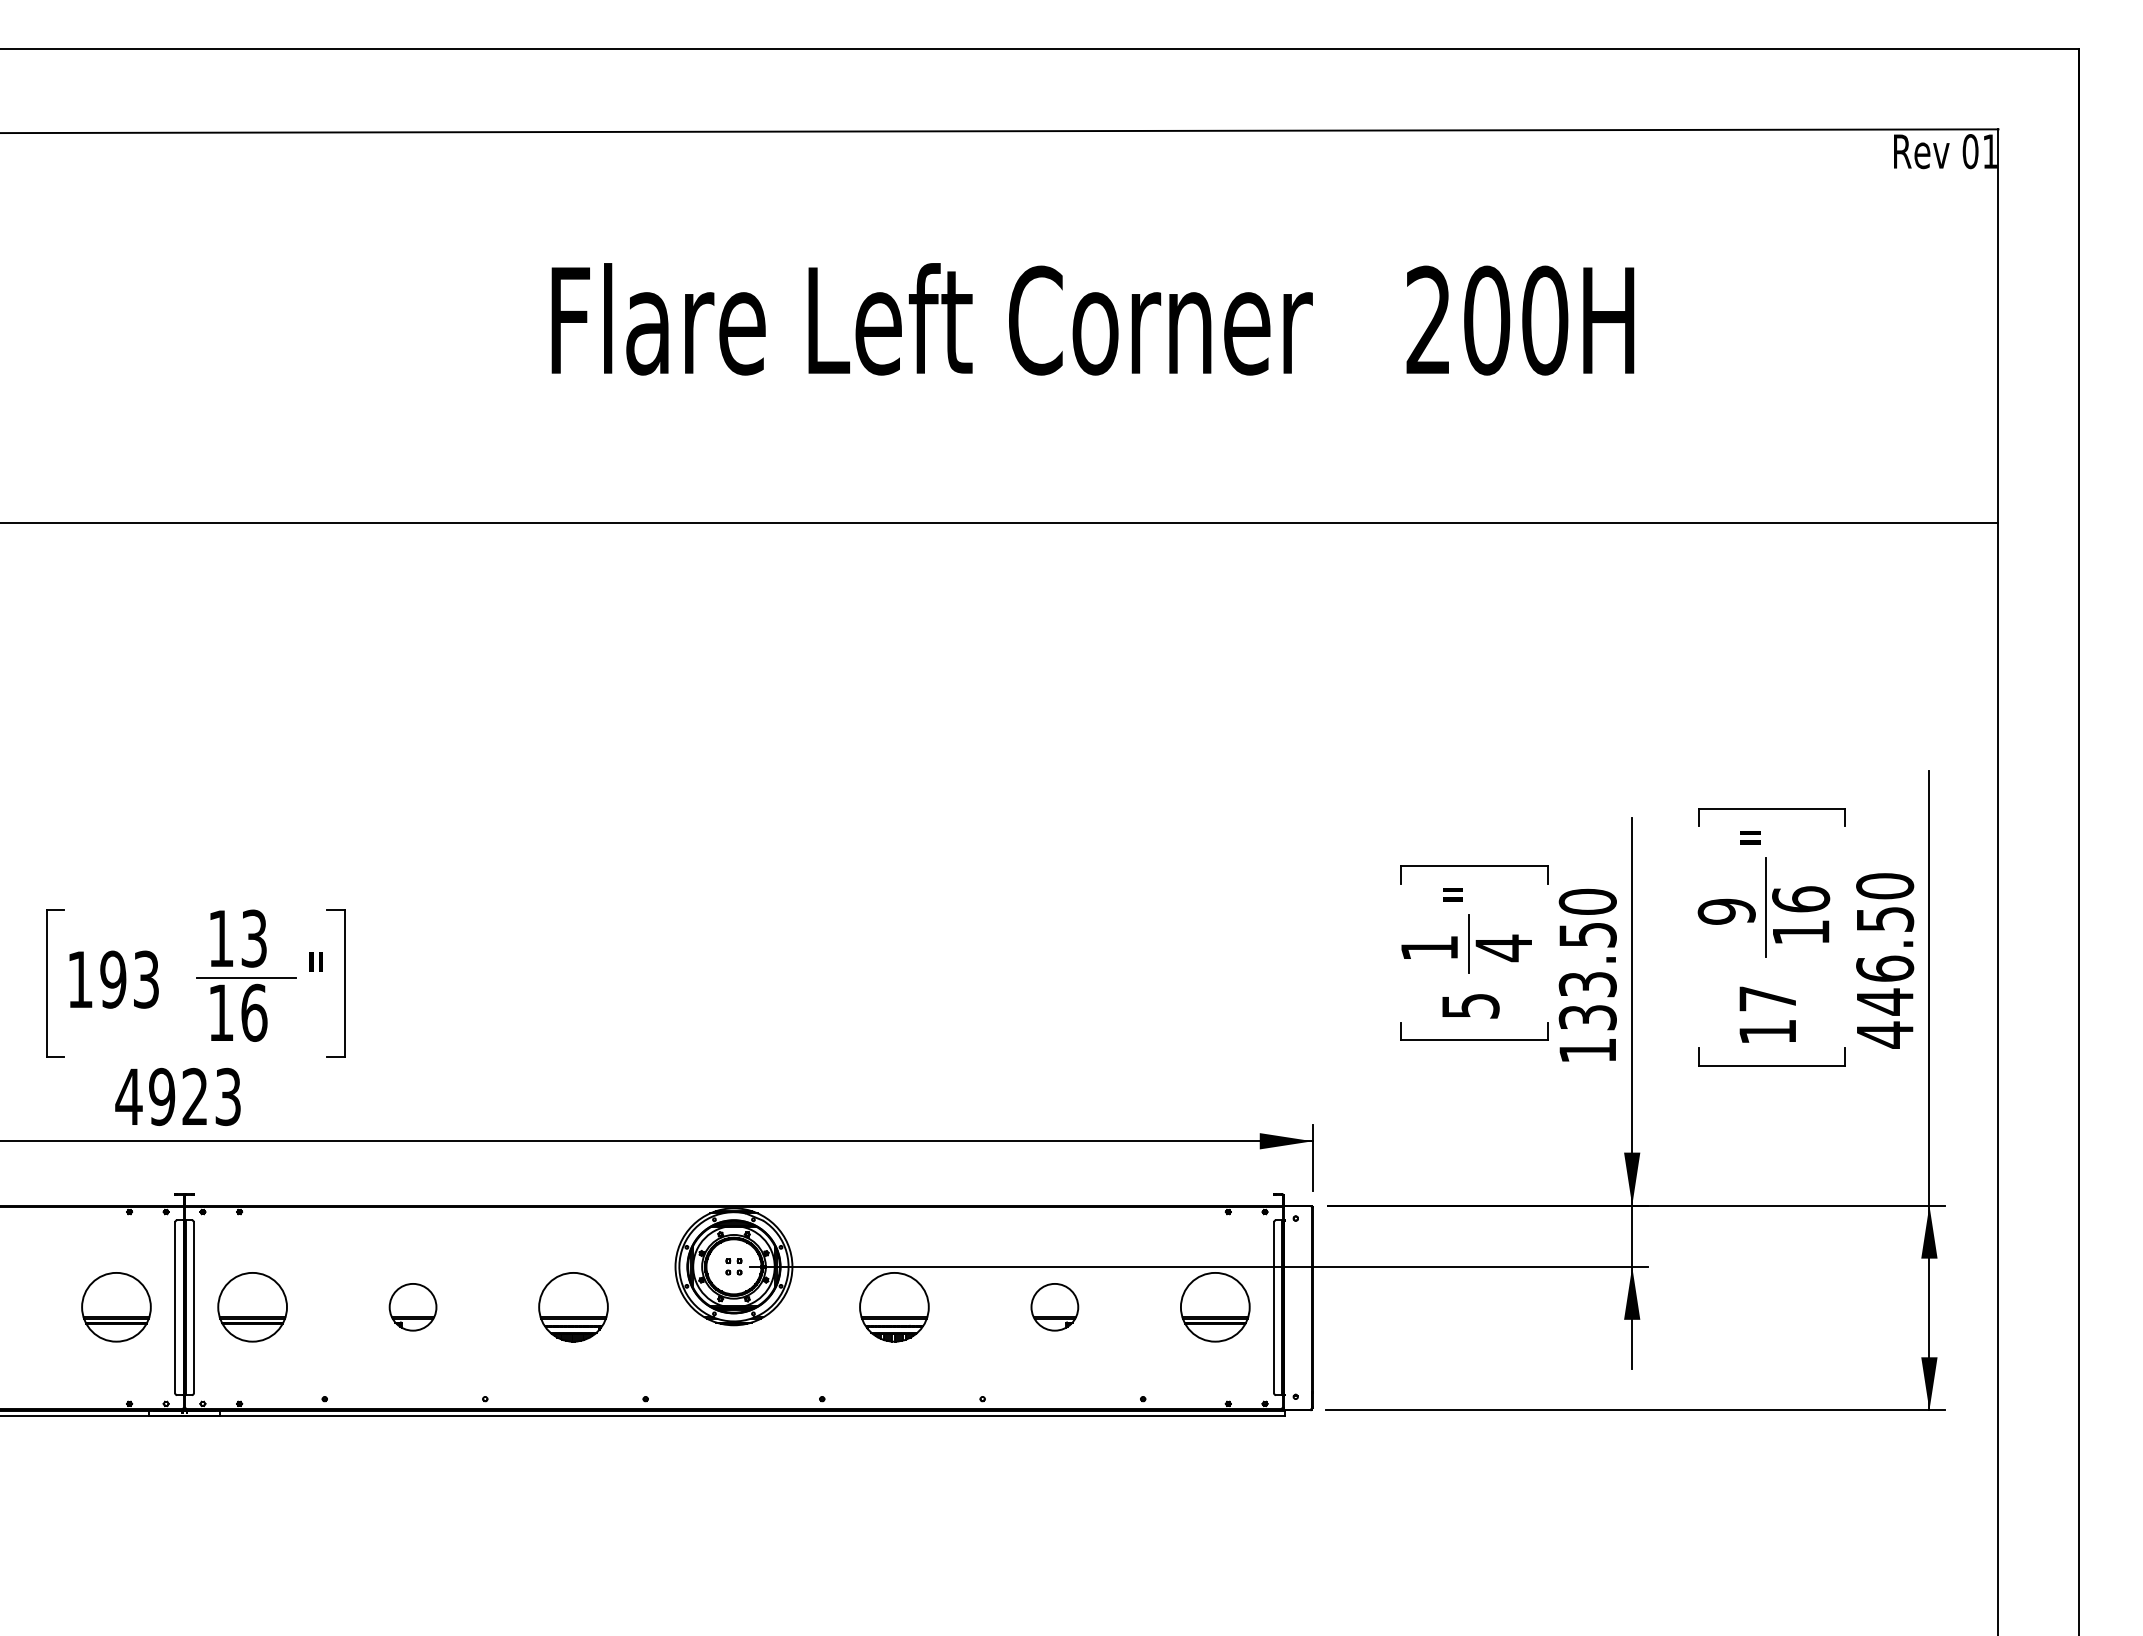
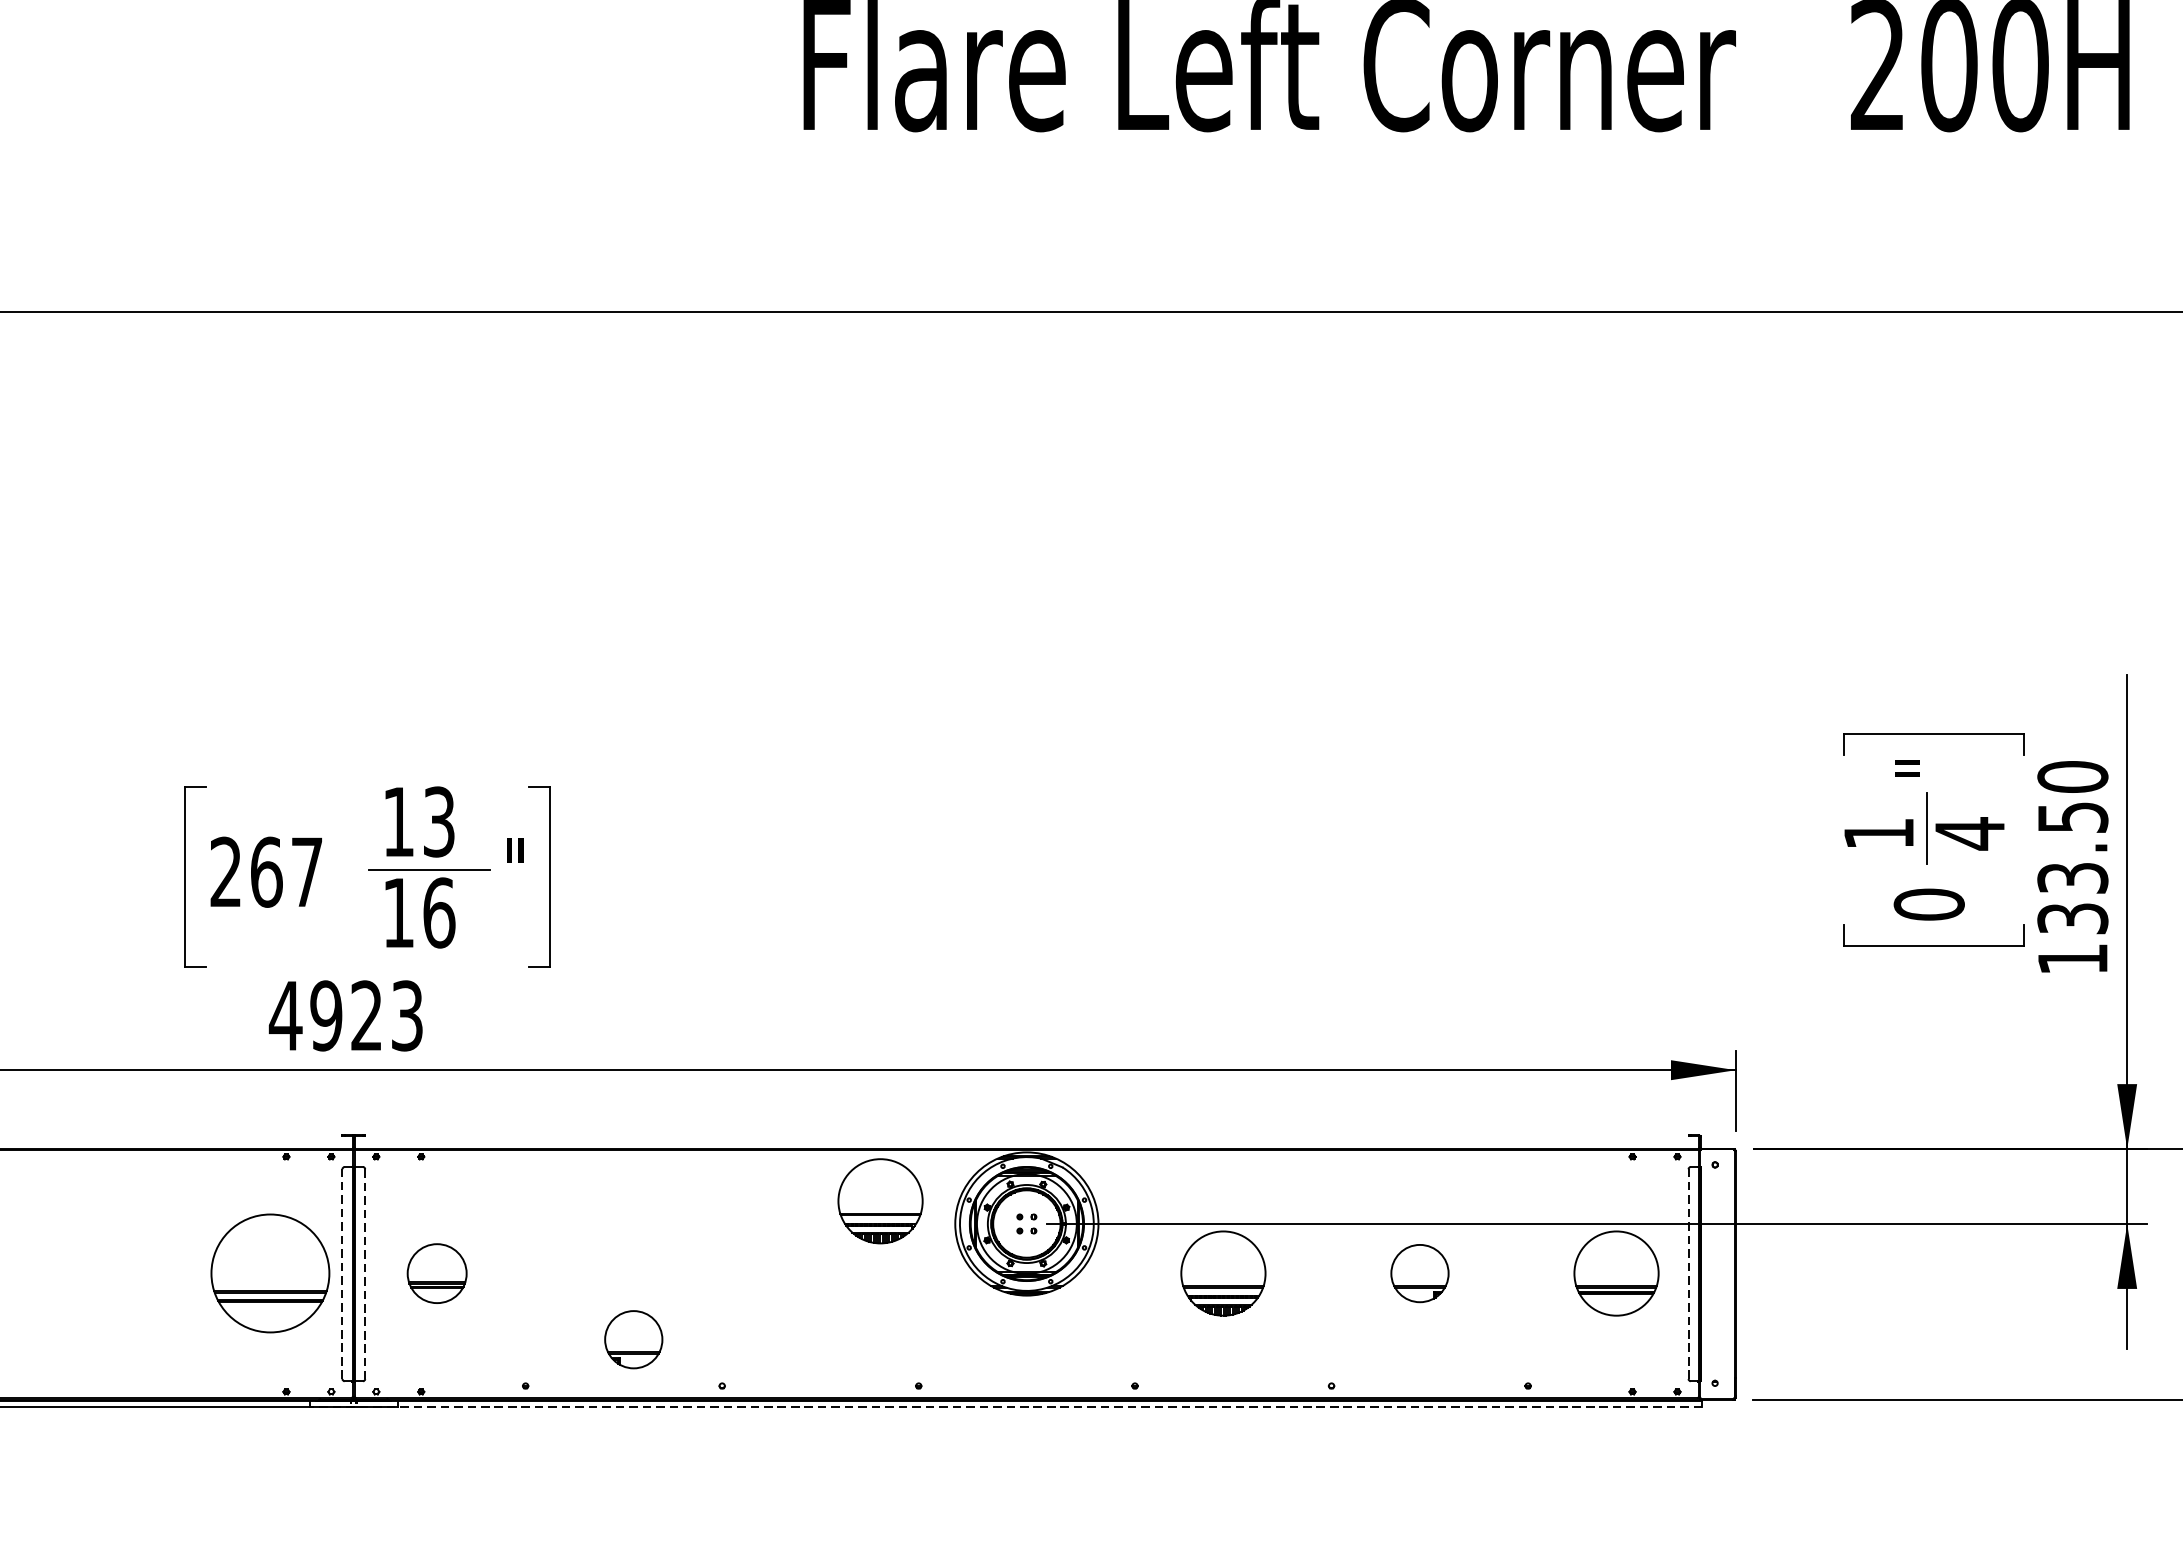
text: (112, 979) -> (265, 872), 193 -> 267
text: (1470, 1006) -> (1929, 905), 5 -> 0
part: (116, 1307) -> (270, 1273), size x1.4
line: (175, 1307) -> (342, 1273), solid -> dashed
line: (193, 1307) -> (364, 1273), solid -> dashed
part: (252, 1307) -> (437, 1273), size x0.7
part: (412, 1307) -> (633, 1339), moved
part: (573, 1307) -> (880, 1201), moved
line: (1274, 1307) -> (1689, 1273), solid -> dashed
line: (716, 1416) -> (1005, 1407), solid -> dashed

